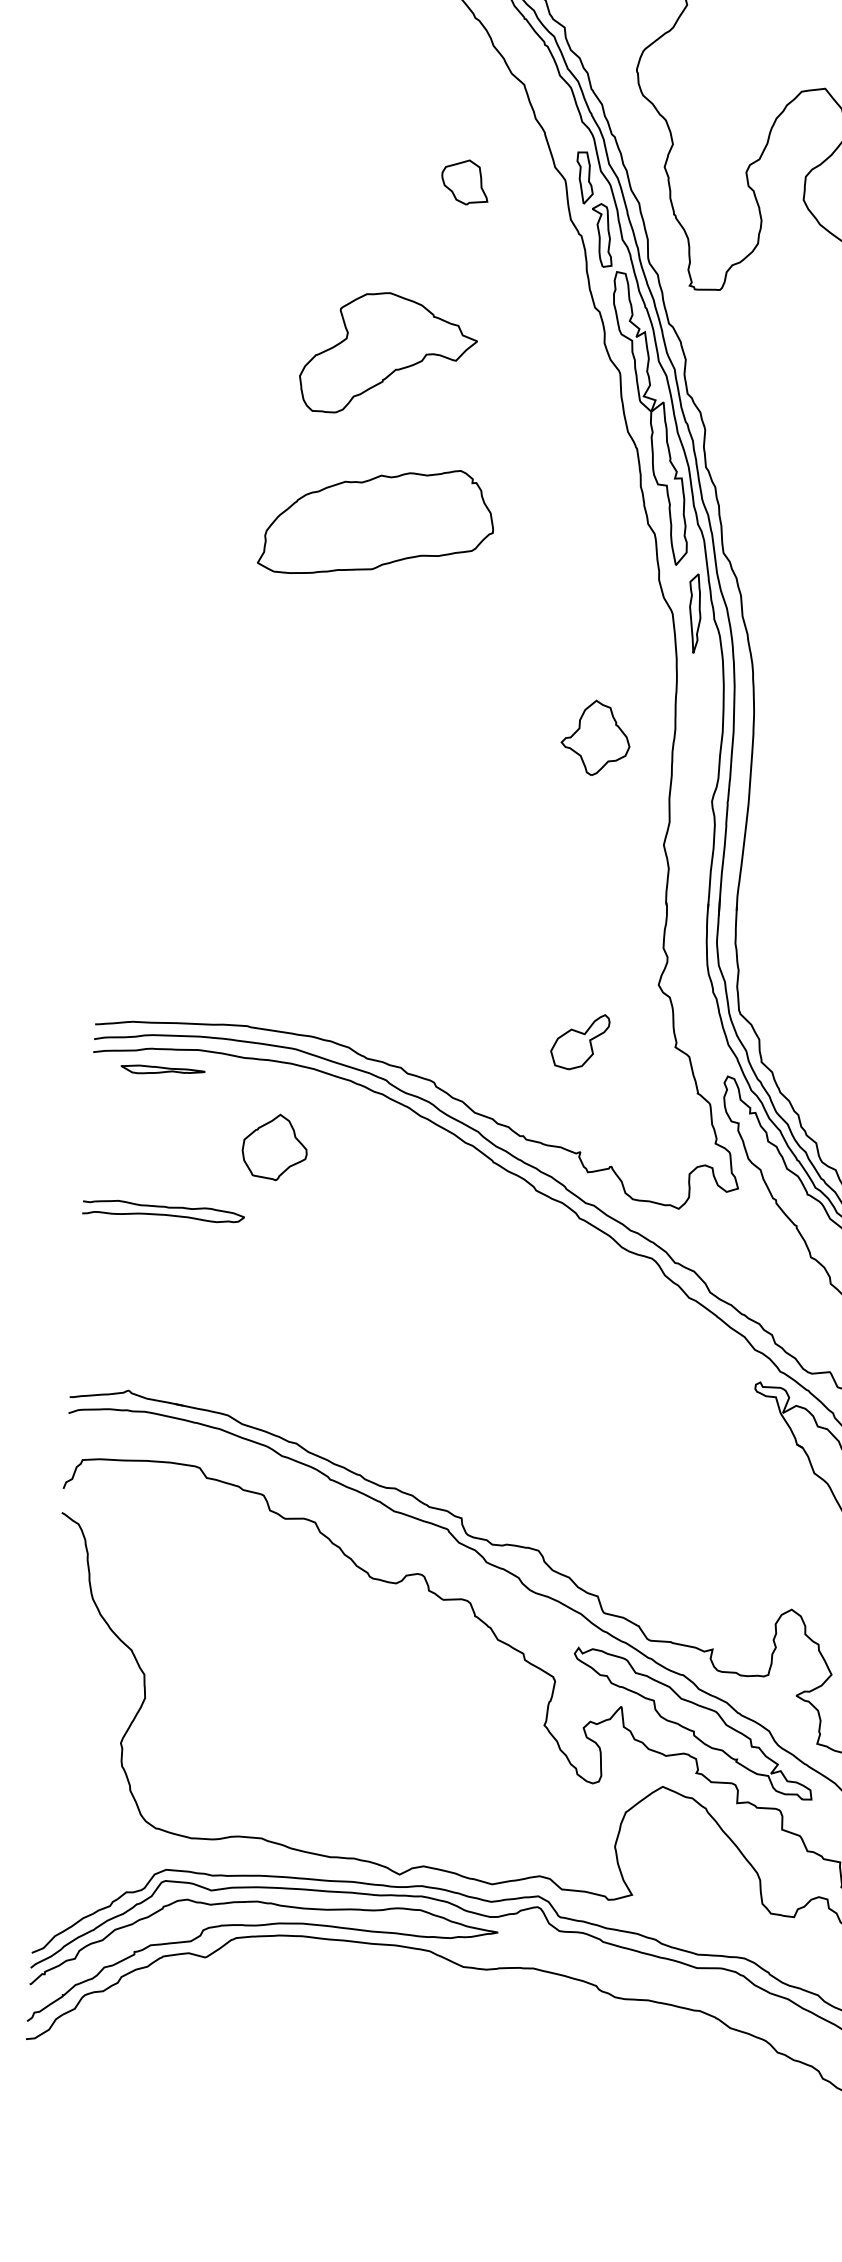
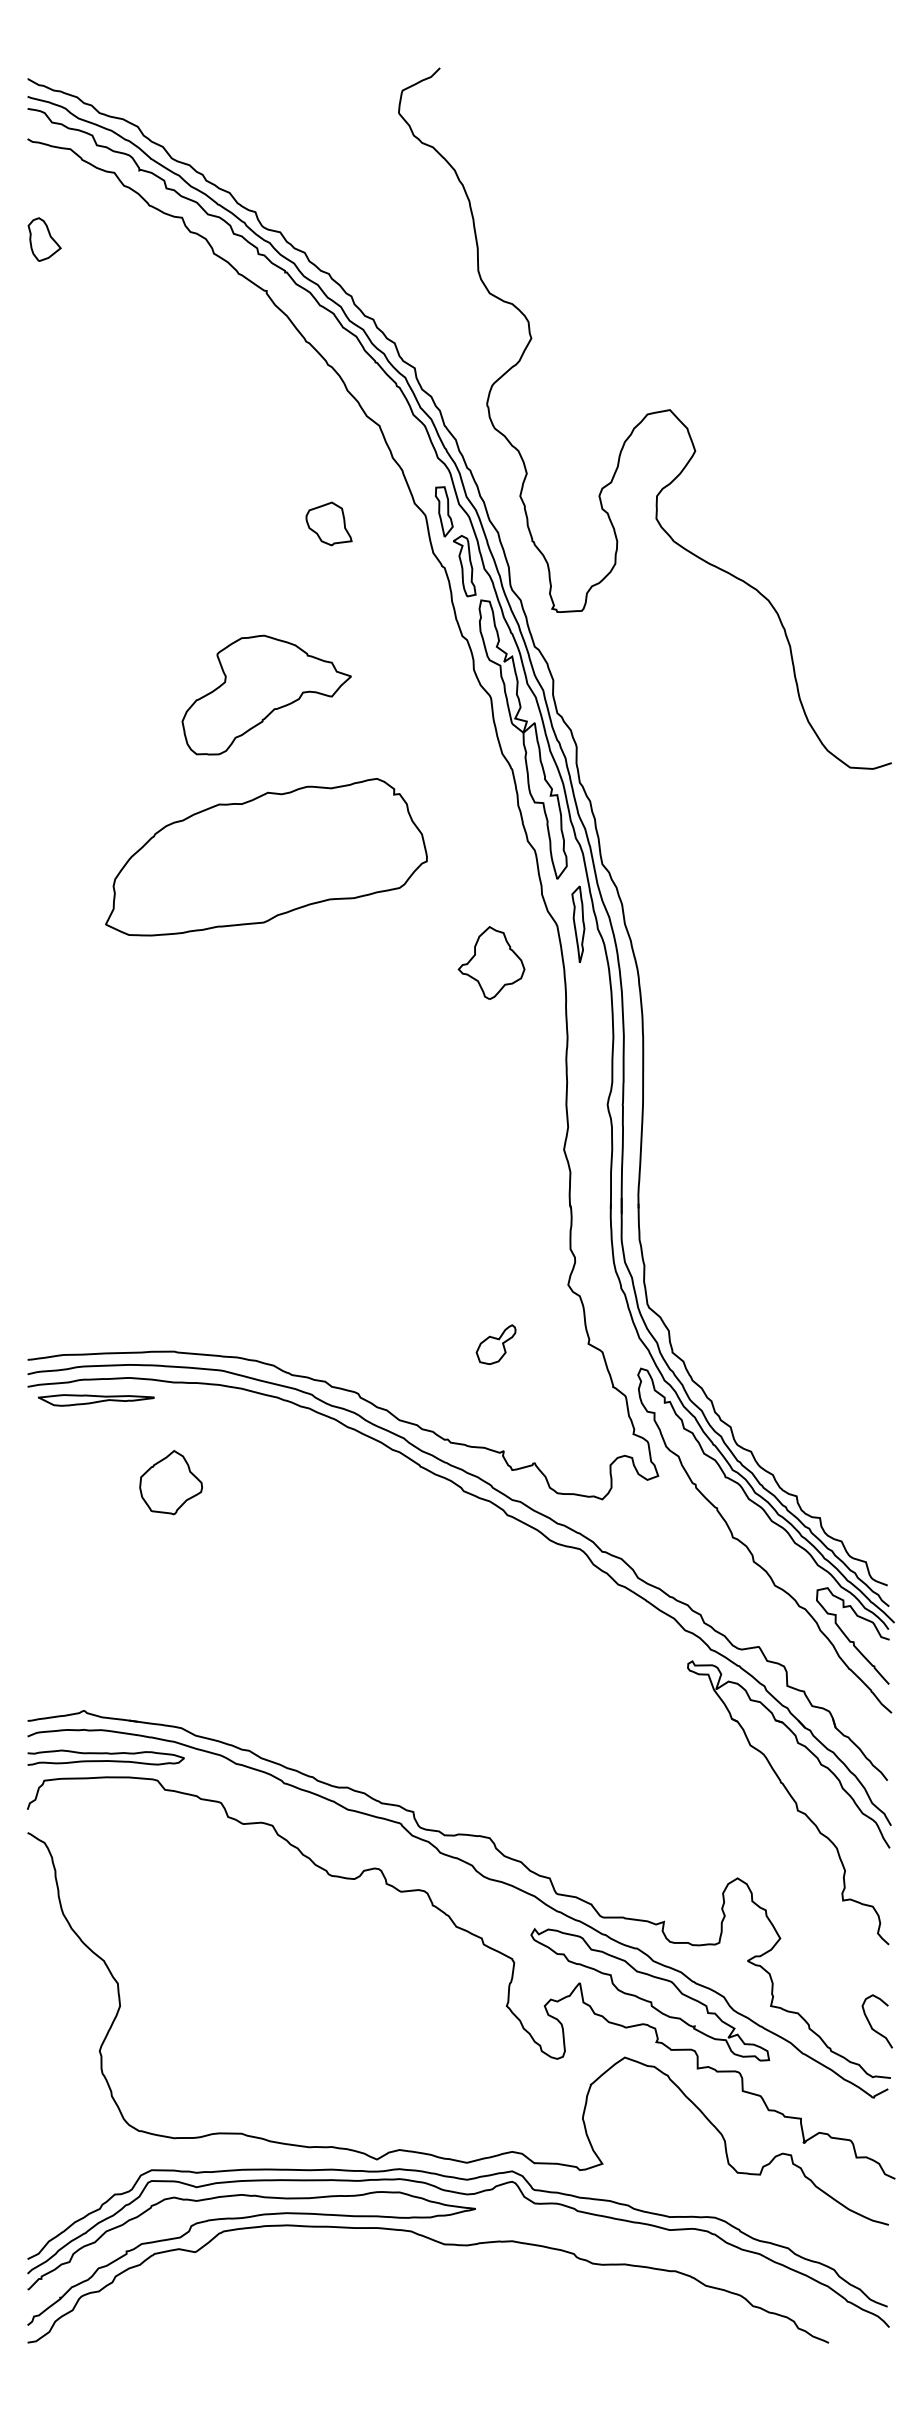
part: (377, 522) -> (266, 857), size x1.43
part: (595, 737) -> (491, 962), moved
part: (579, 1041) -> (495, 1344), size x0.71
part: (162, 1071) -> (95, 1400), size x1.43
part: (275, 1147) -> (171, 1482), moved
curve: (163, 1208) -> (105, 1754), moved

